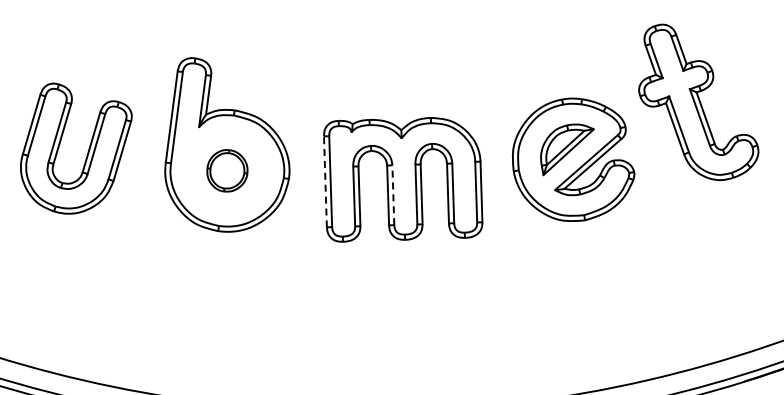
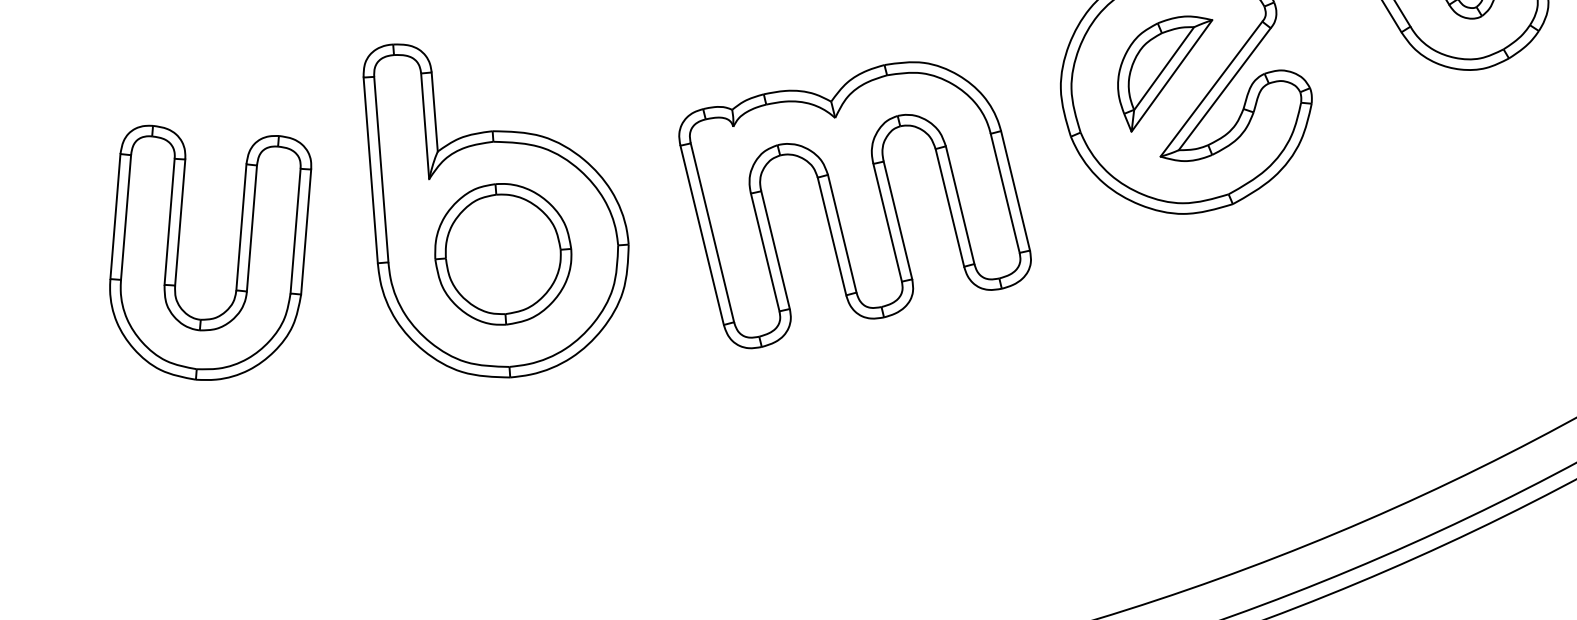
part: (87, 151) -> (237, 246), moved
part: (227, 170) -> (503, 253), size x1.67
line: (325, 181) -> (702, 234), dashed -> solid
line: (393, 195) -> (842, 234), dashed -> solid

